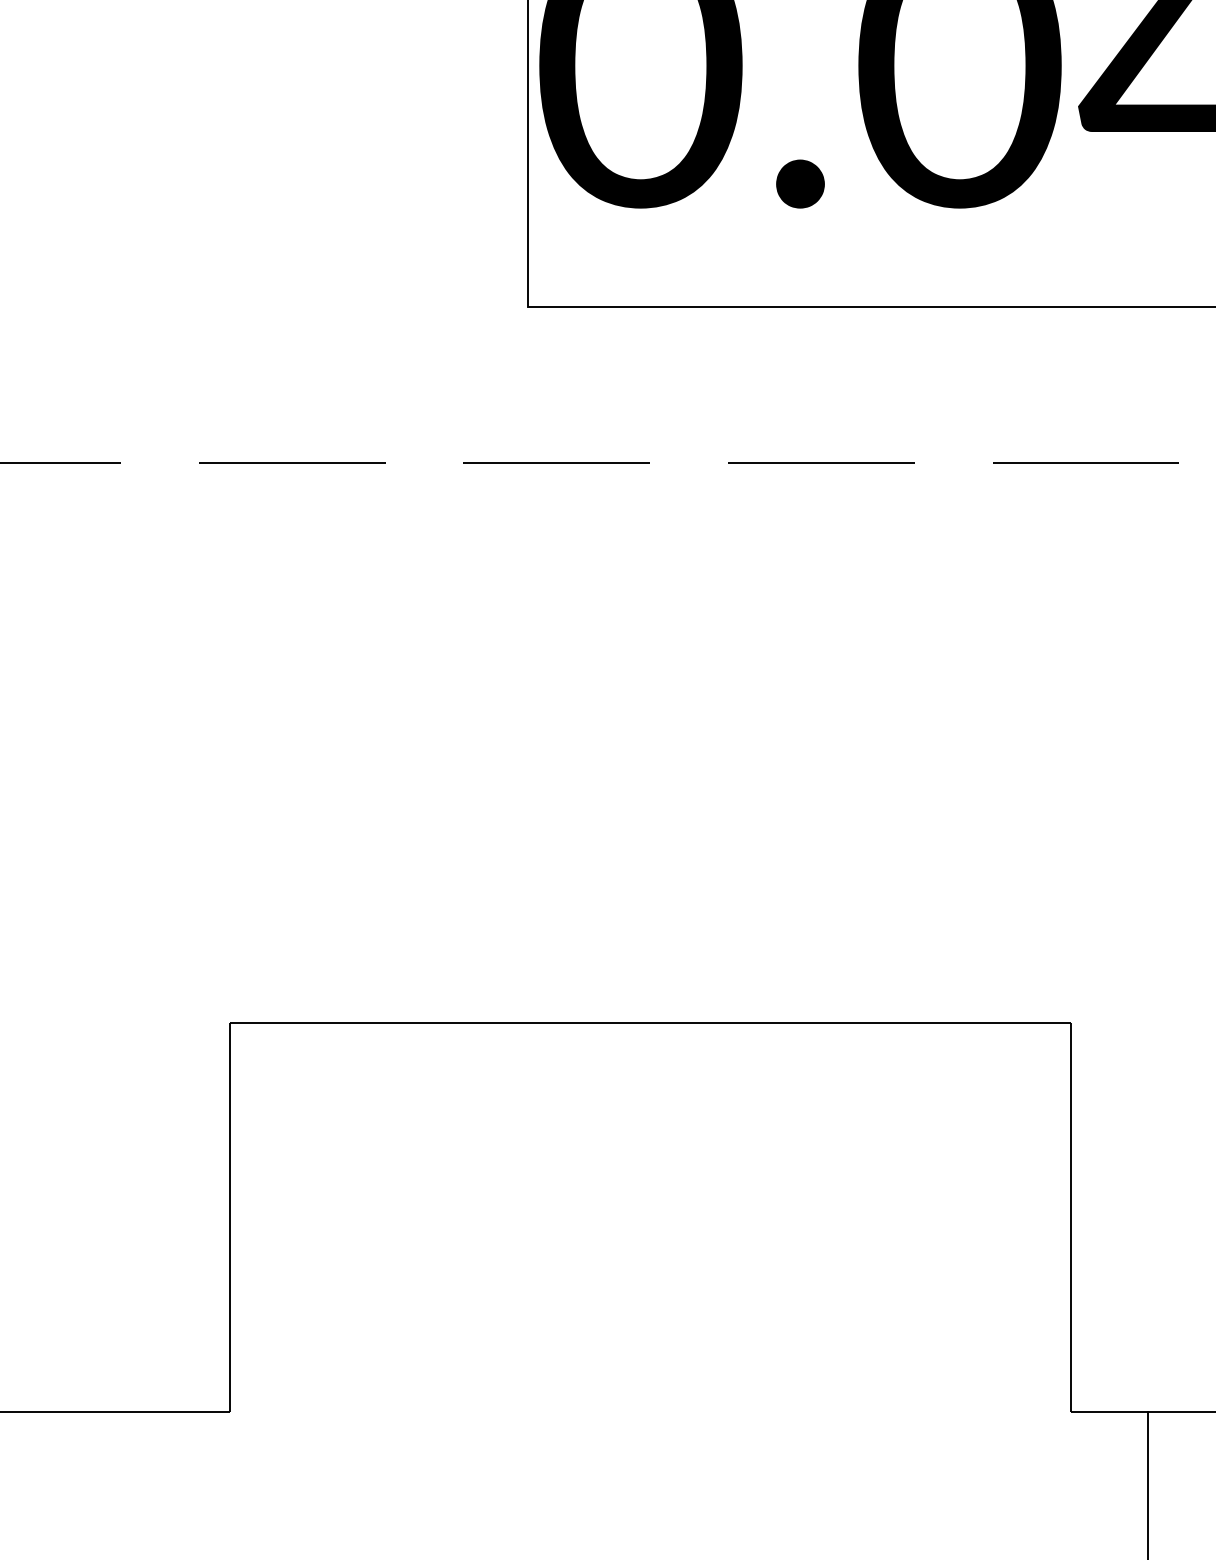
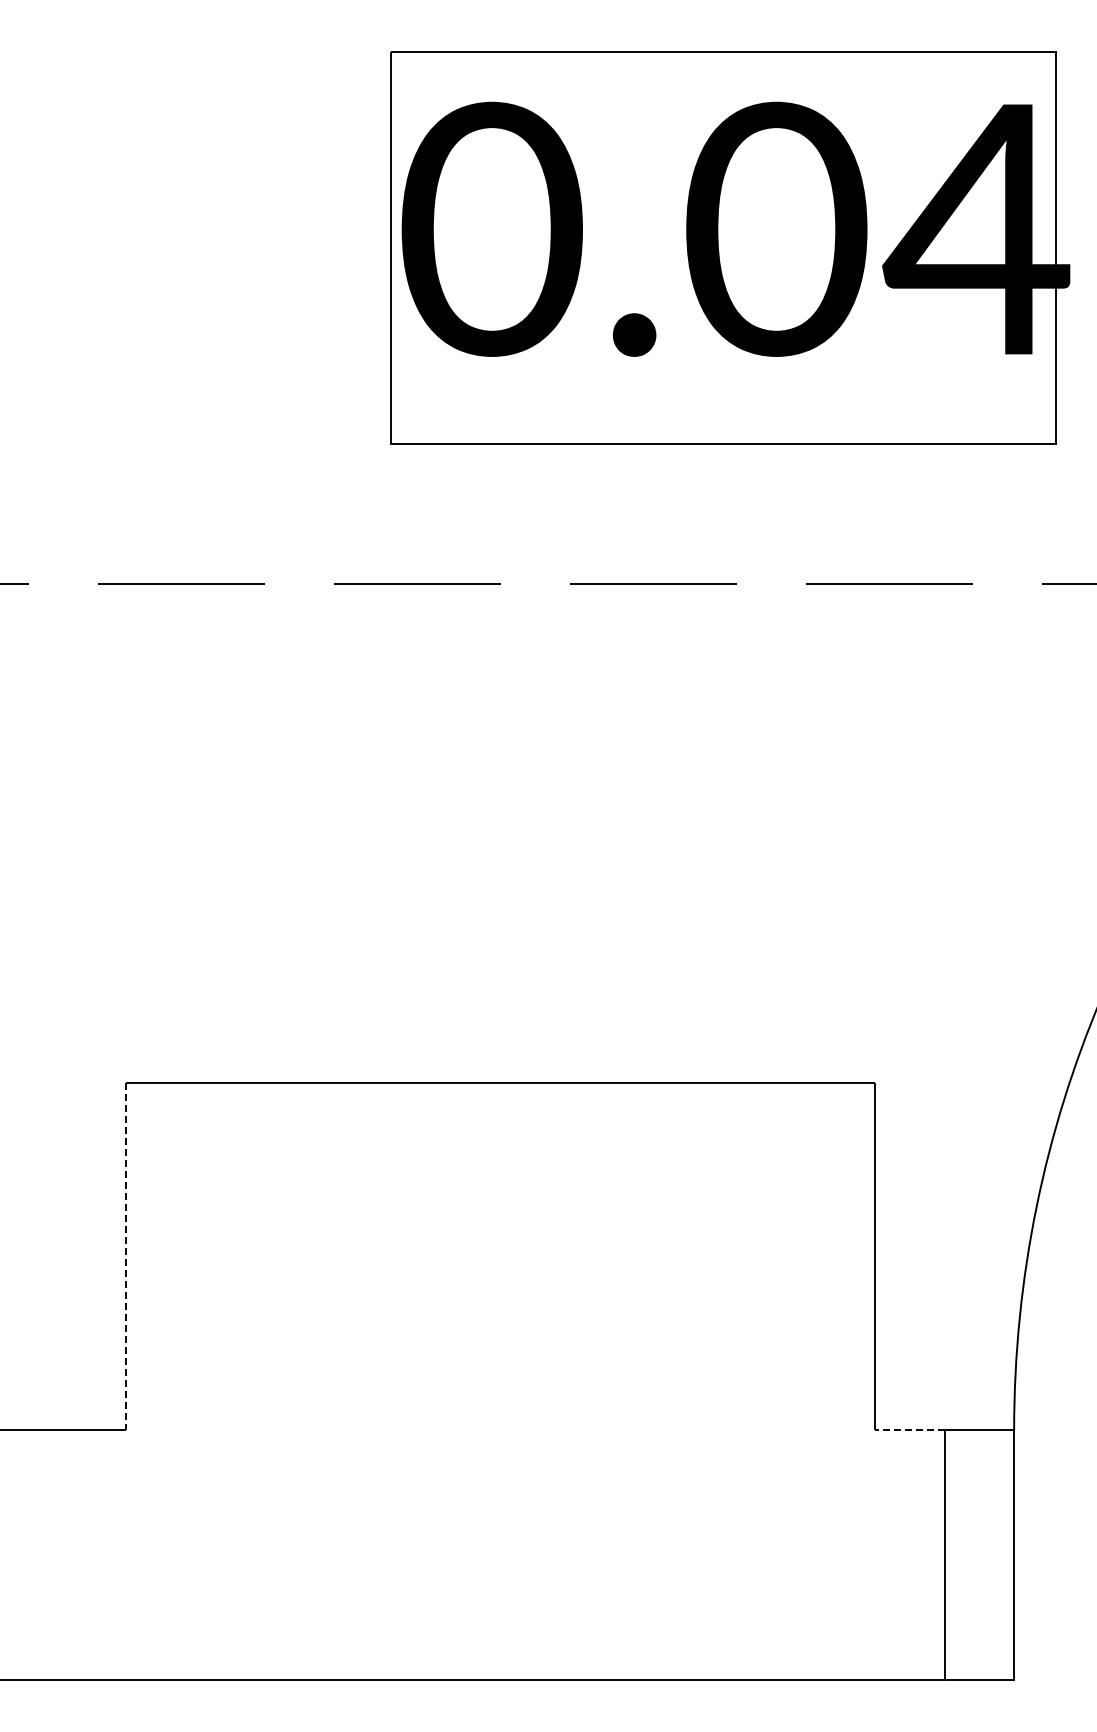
line: (229, 1218) -> (125, 1257), solid -> dashed
line: (1109, 1412) -> (910, 1430), solid -> dashed

